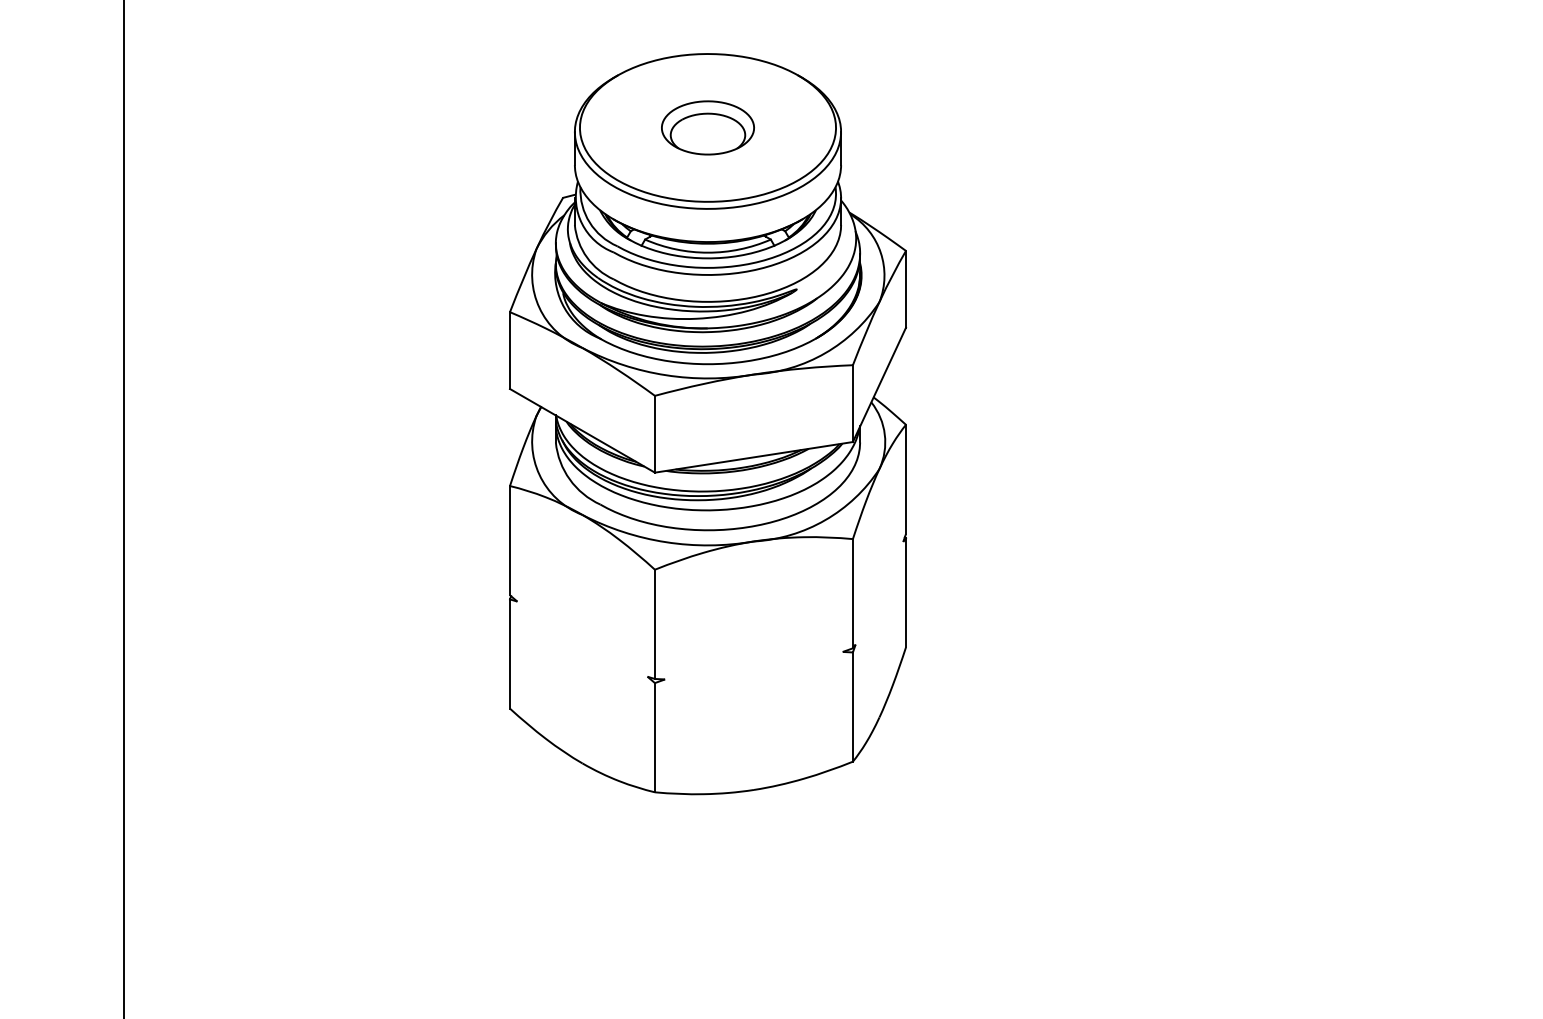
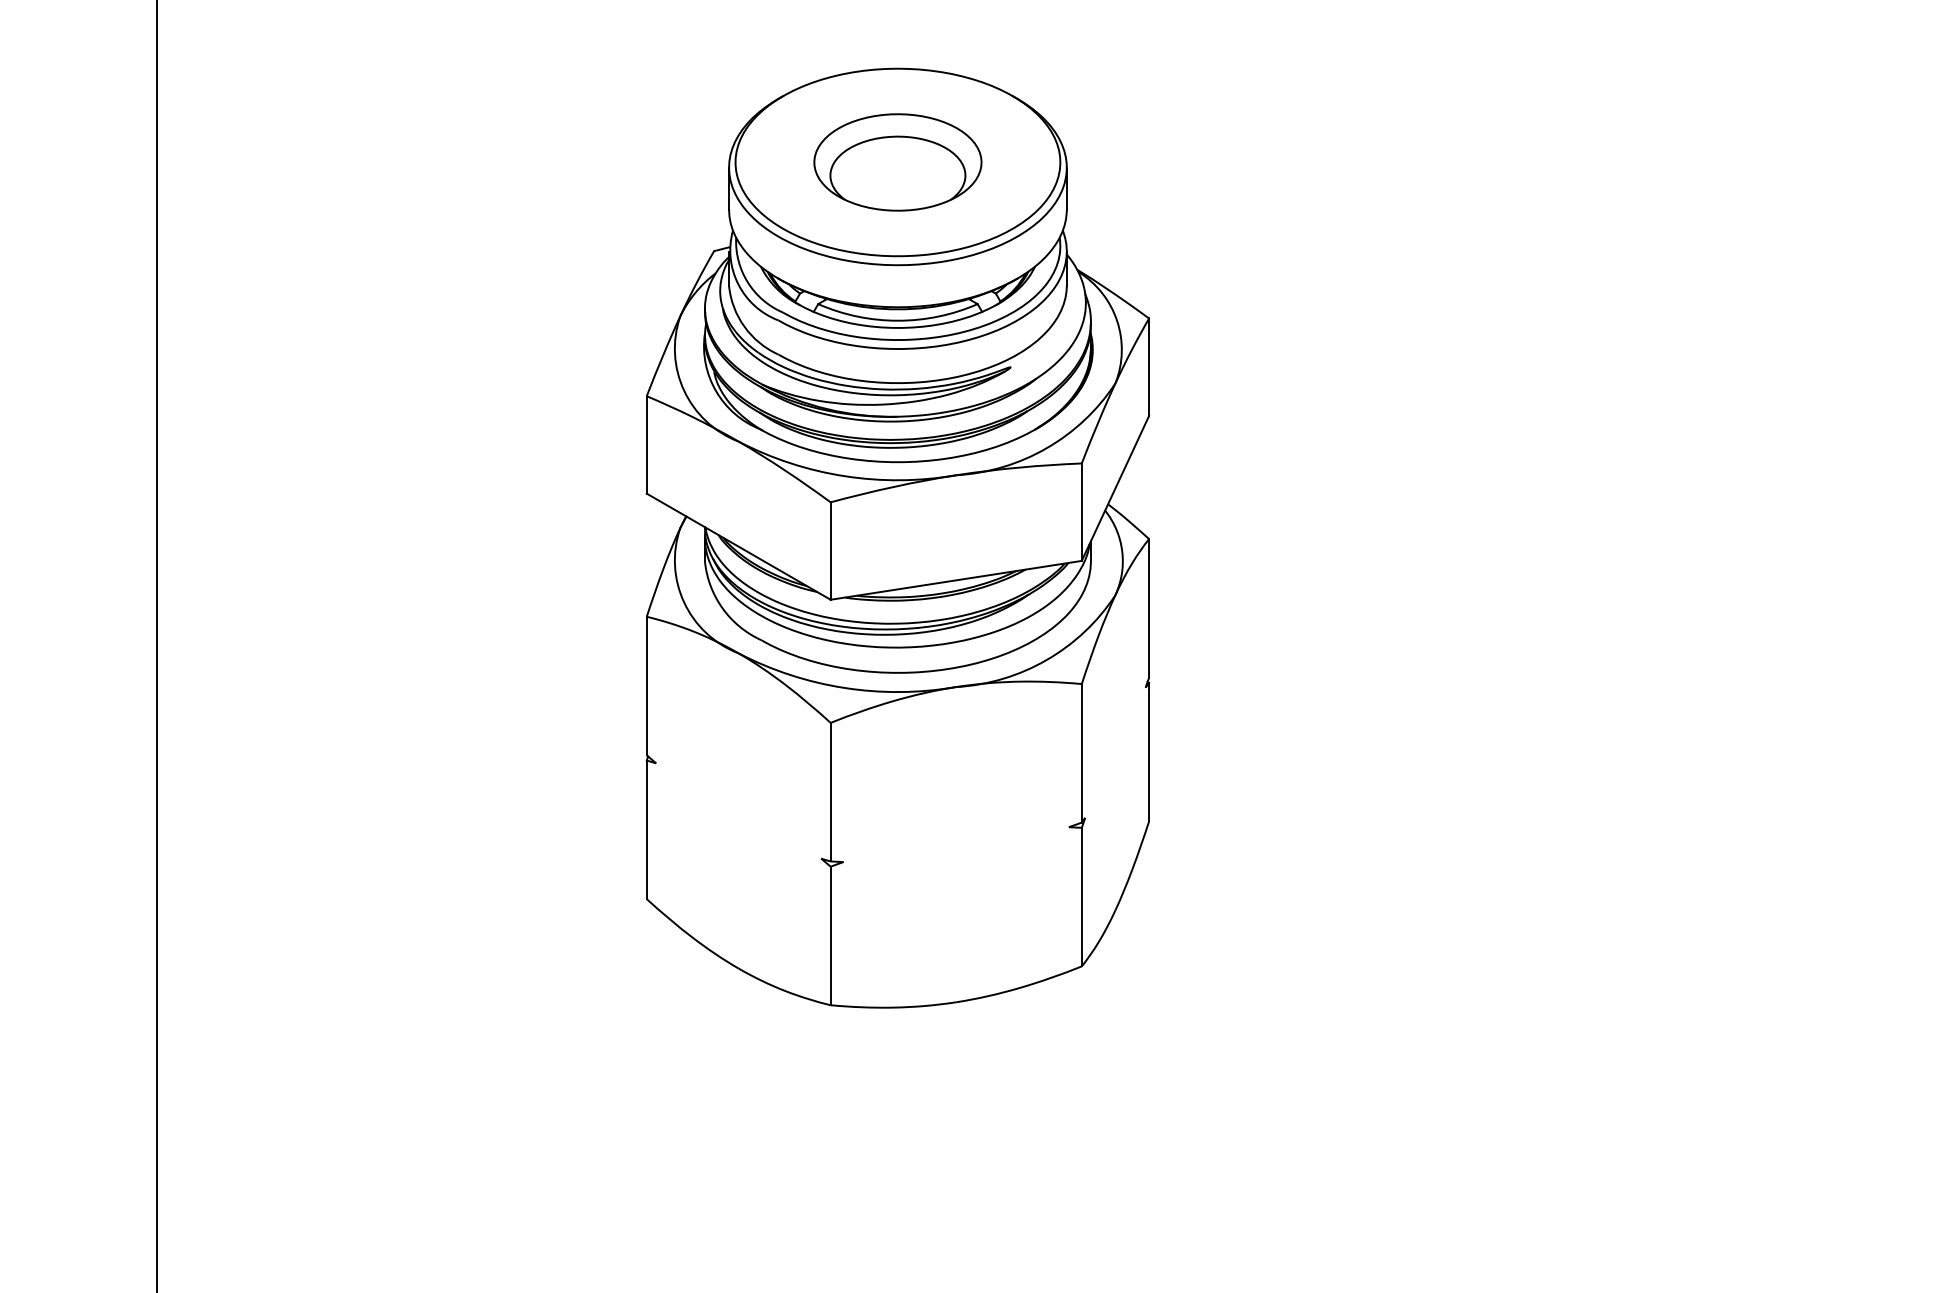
part: (707, 127) -> (897, 161), size x1.43

